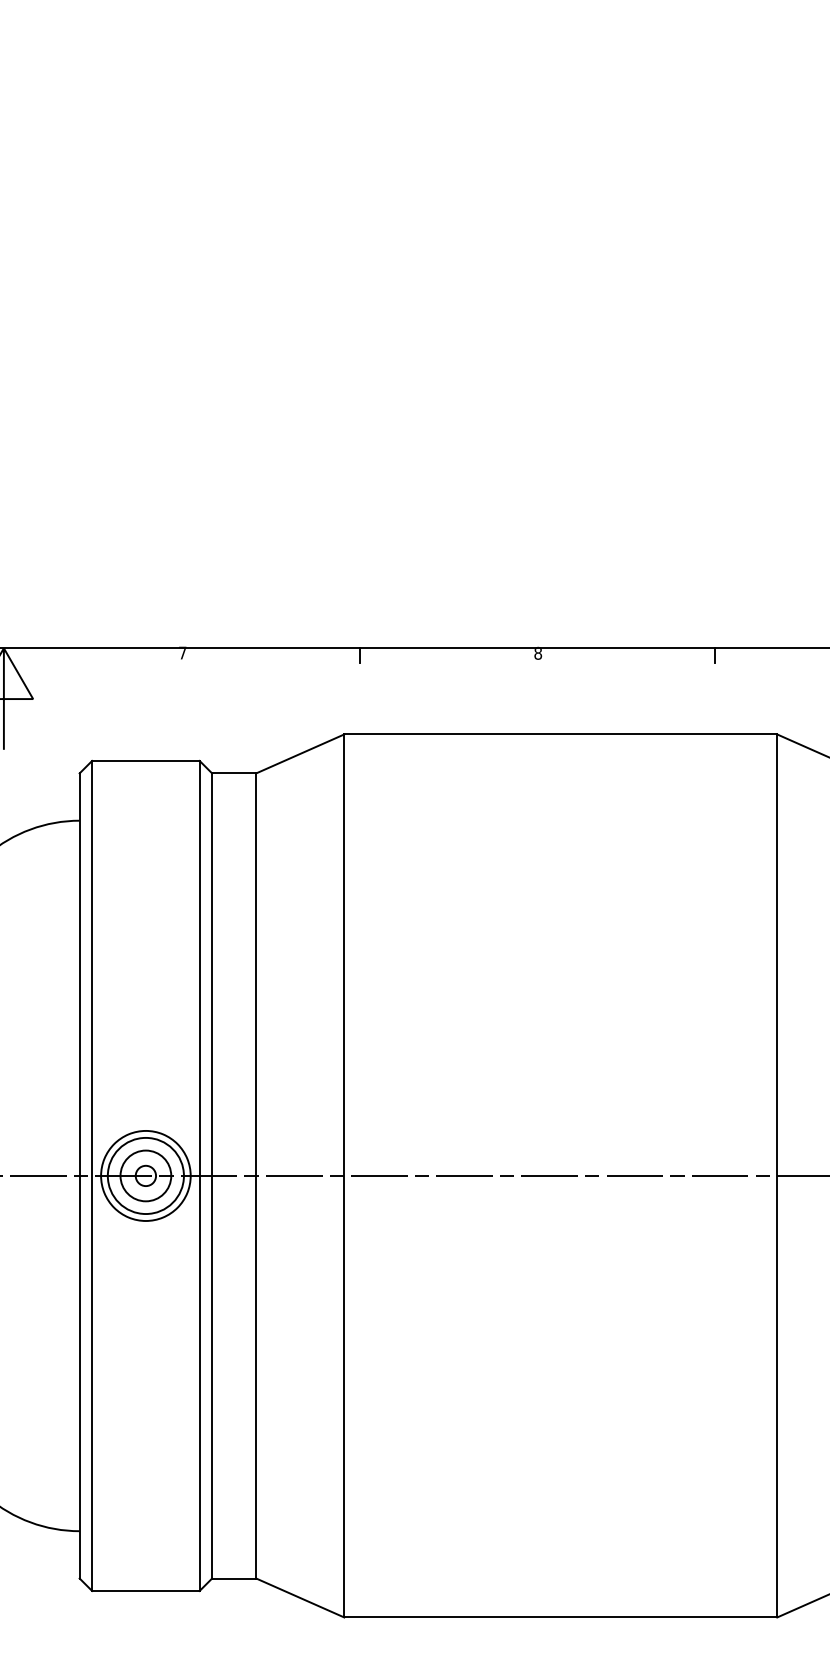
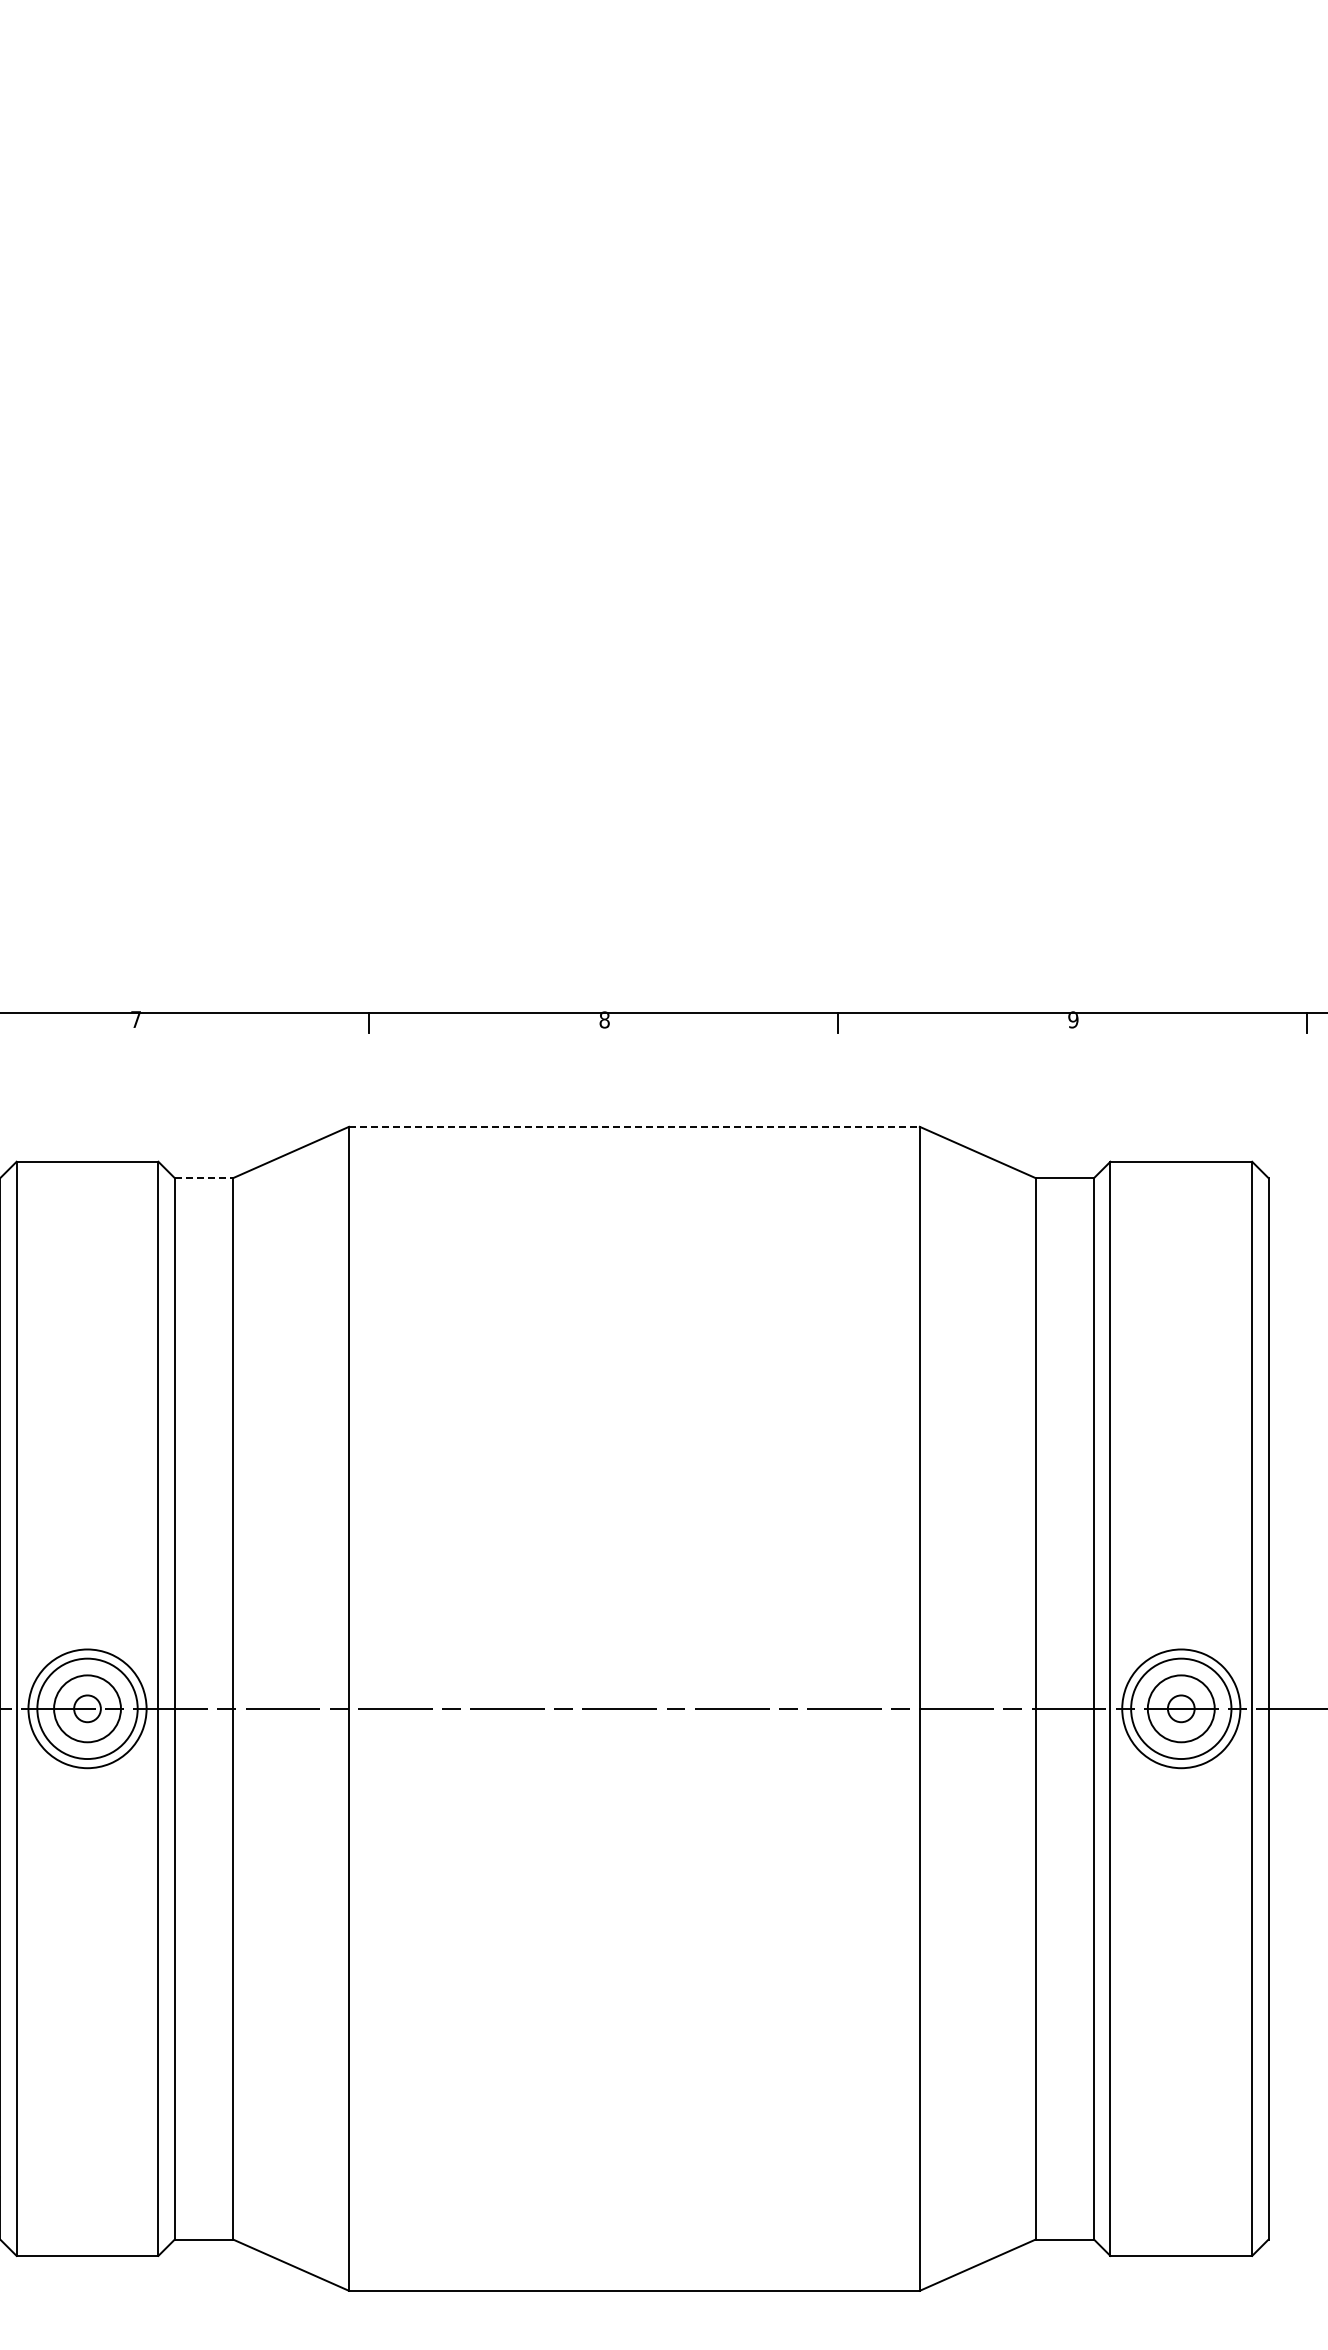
line: (560, 734) -> (634, 1126), solid -> dashed
line: (234, 773) -> (204, 1178), solid -> dashed

